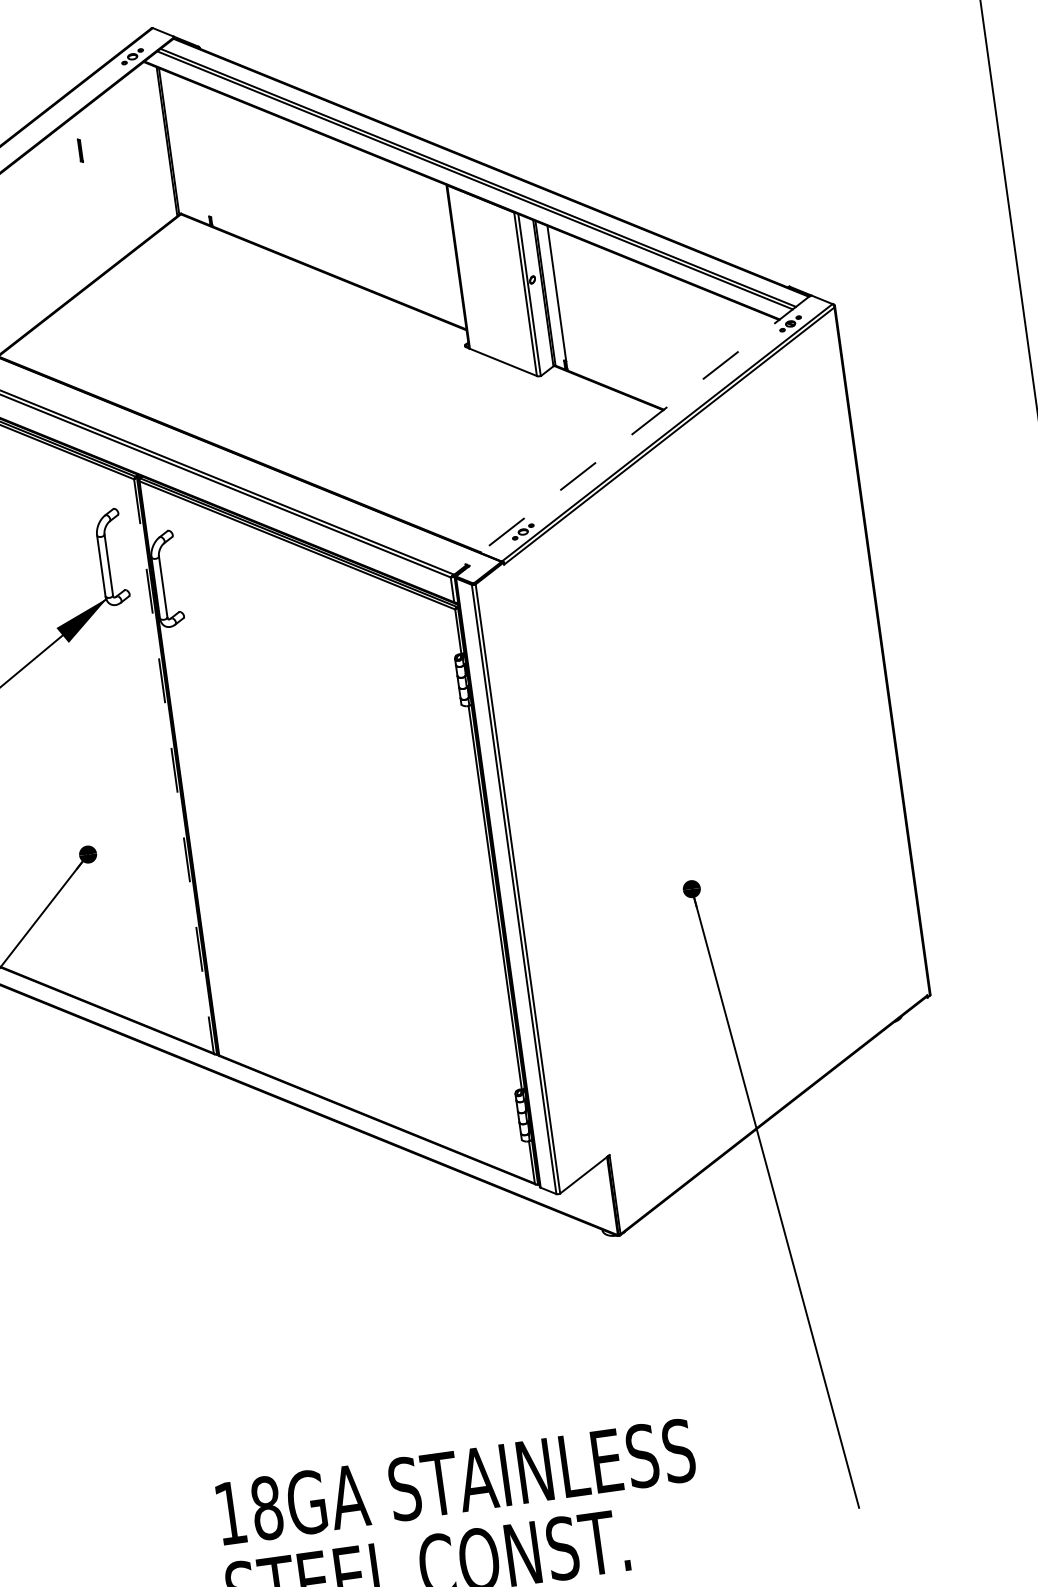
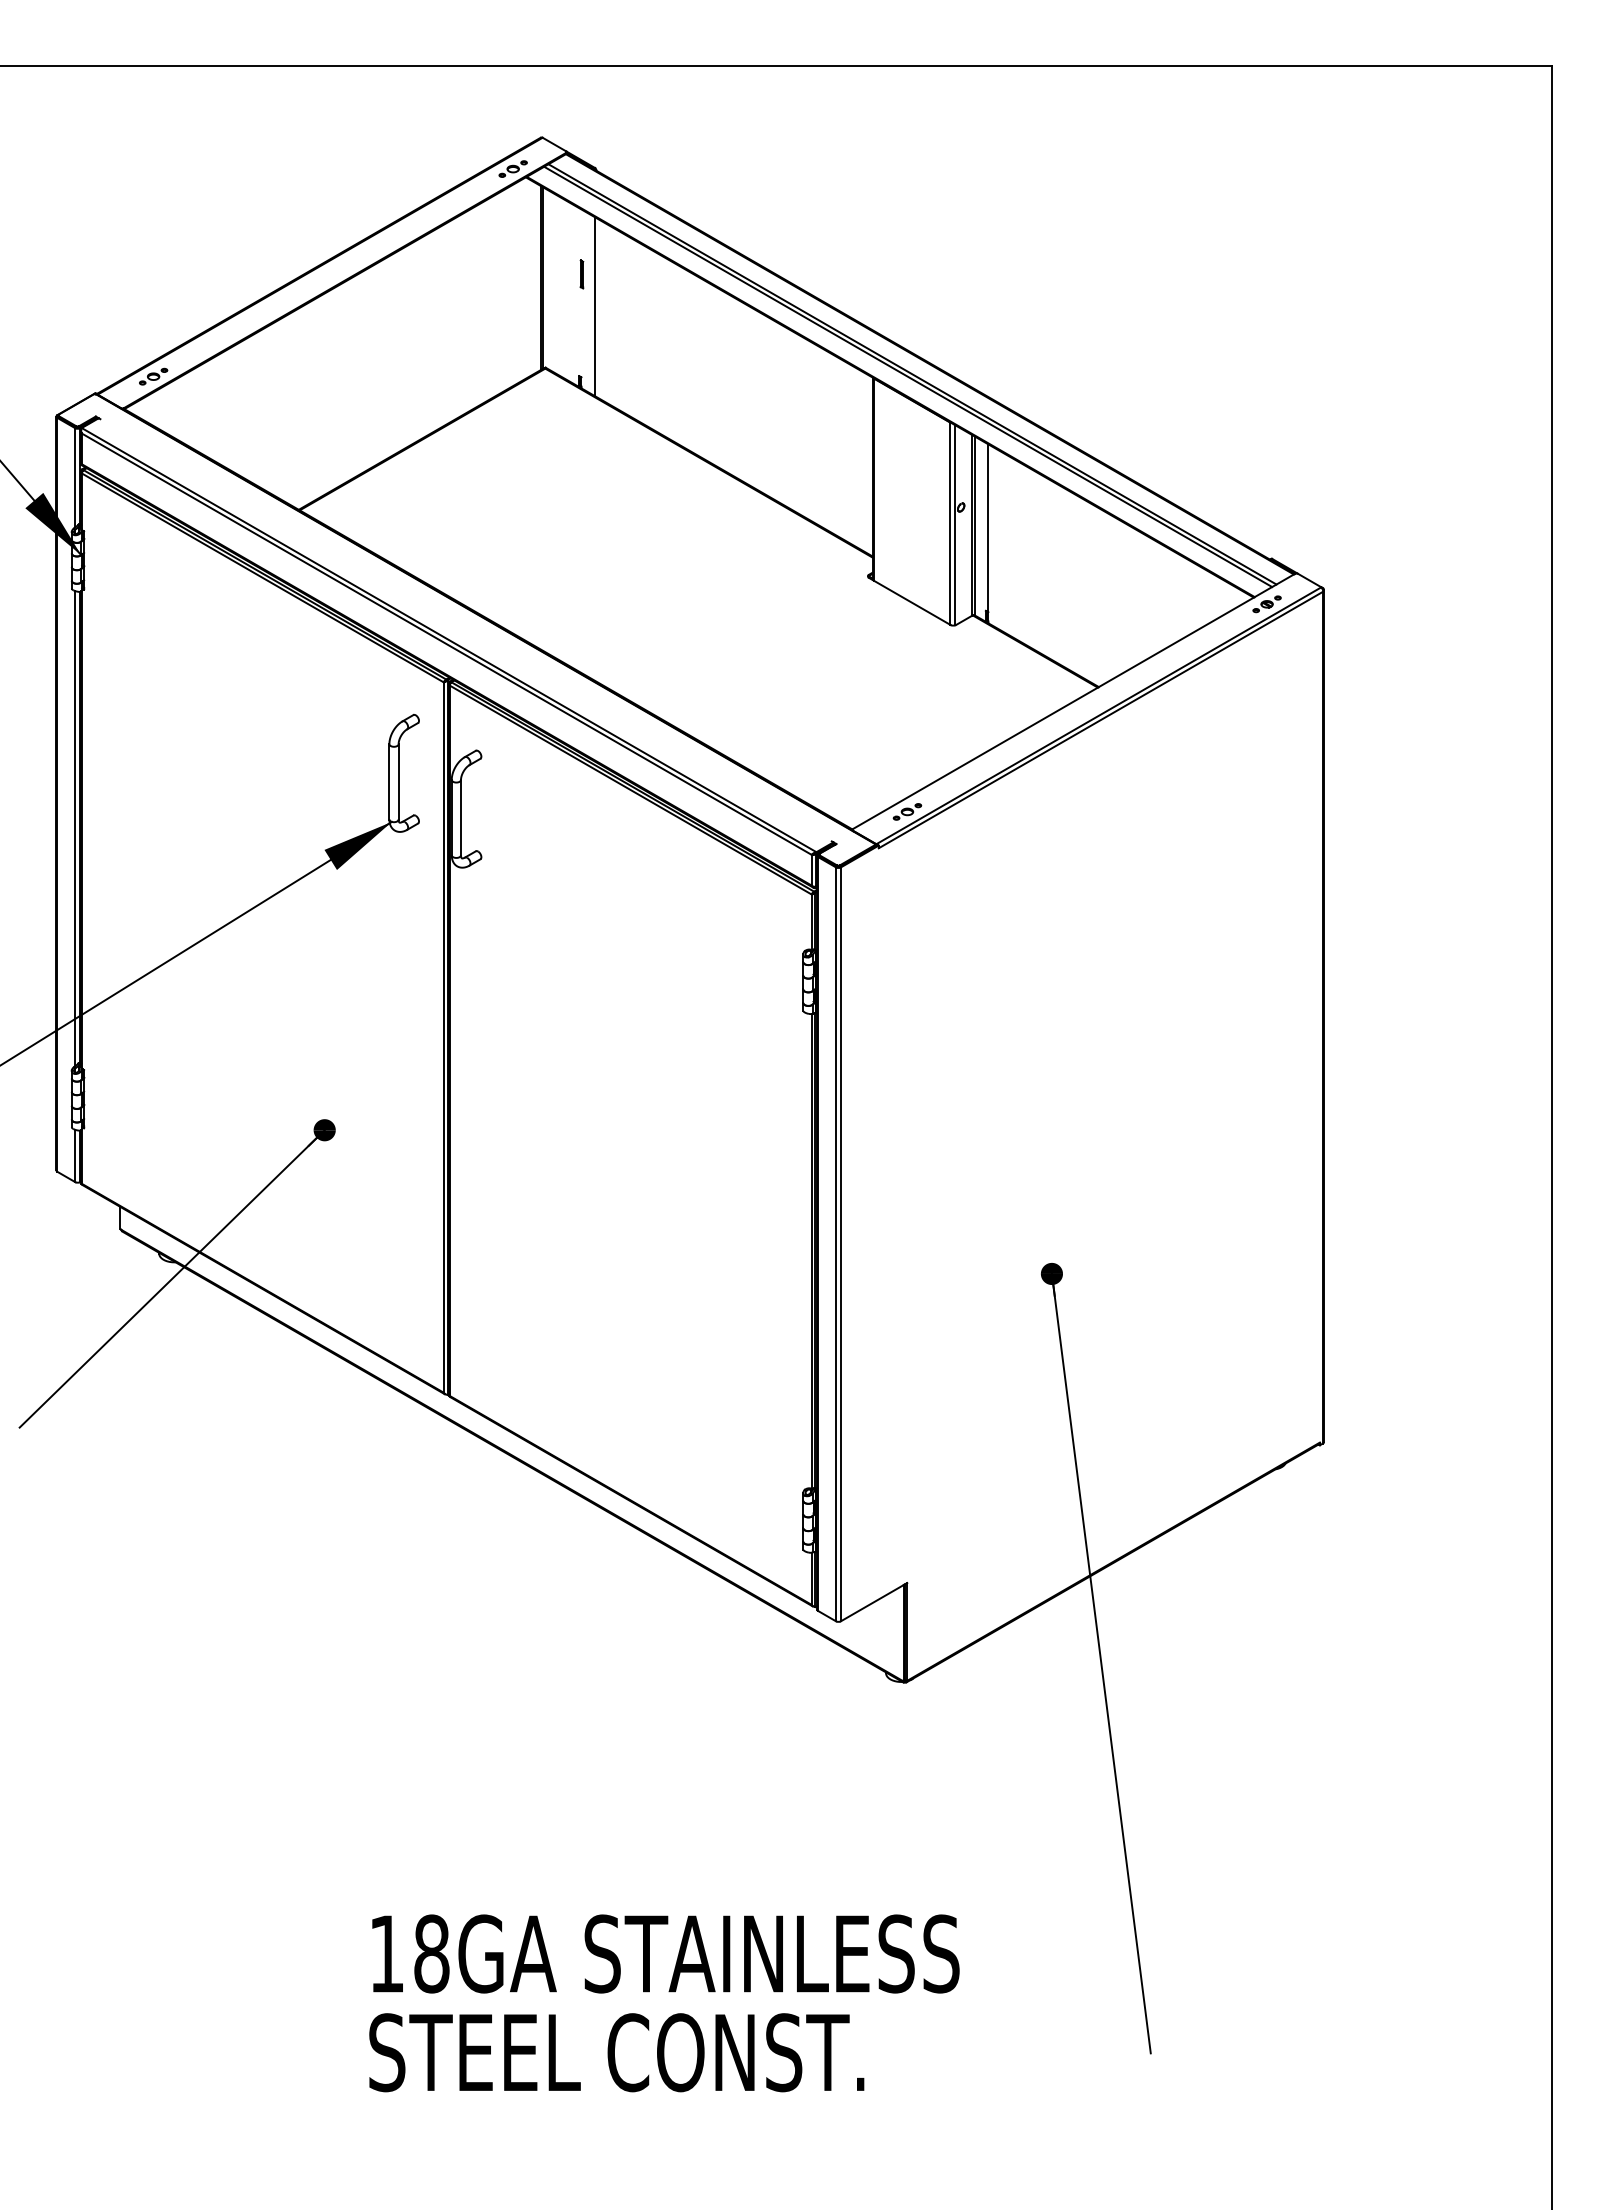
part: (80, 150) -> (581, 274), moved
line: (214, 158) -> (595, 306), added
line: (645, 424) -> (1073, 701), dashed -> solid
line: (173, 767) -> (443, 1038), dashed -> solid

